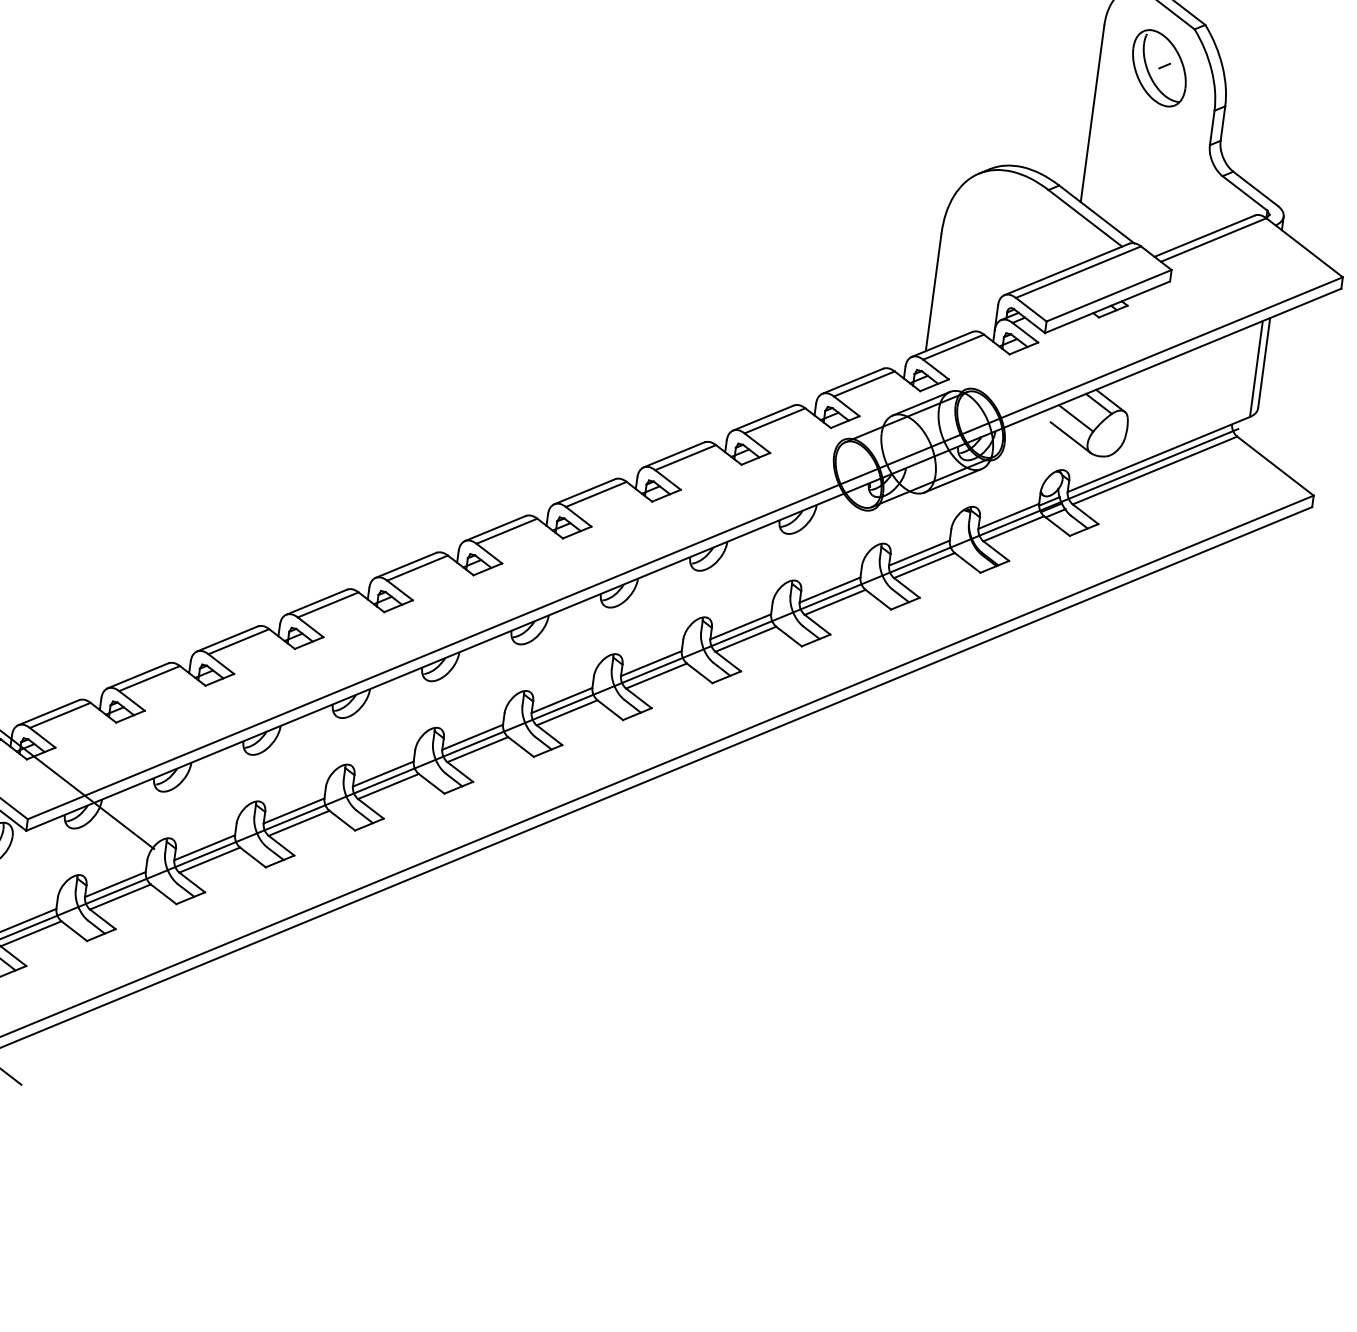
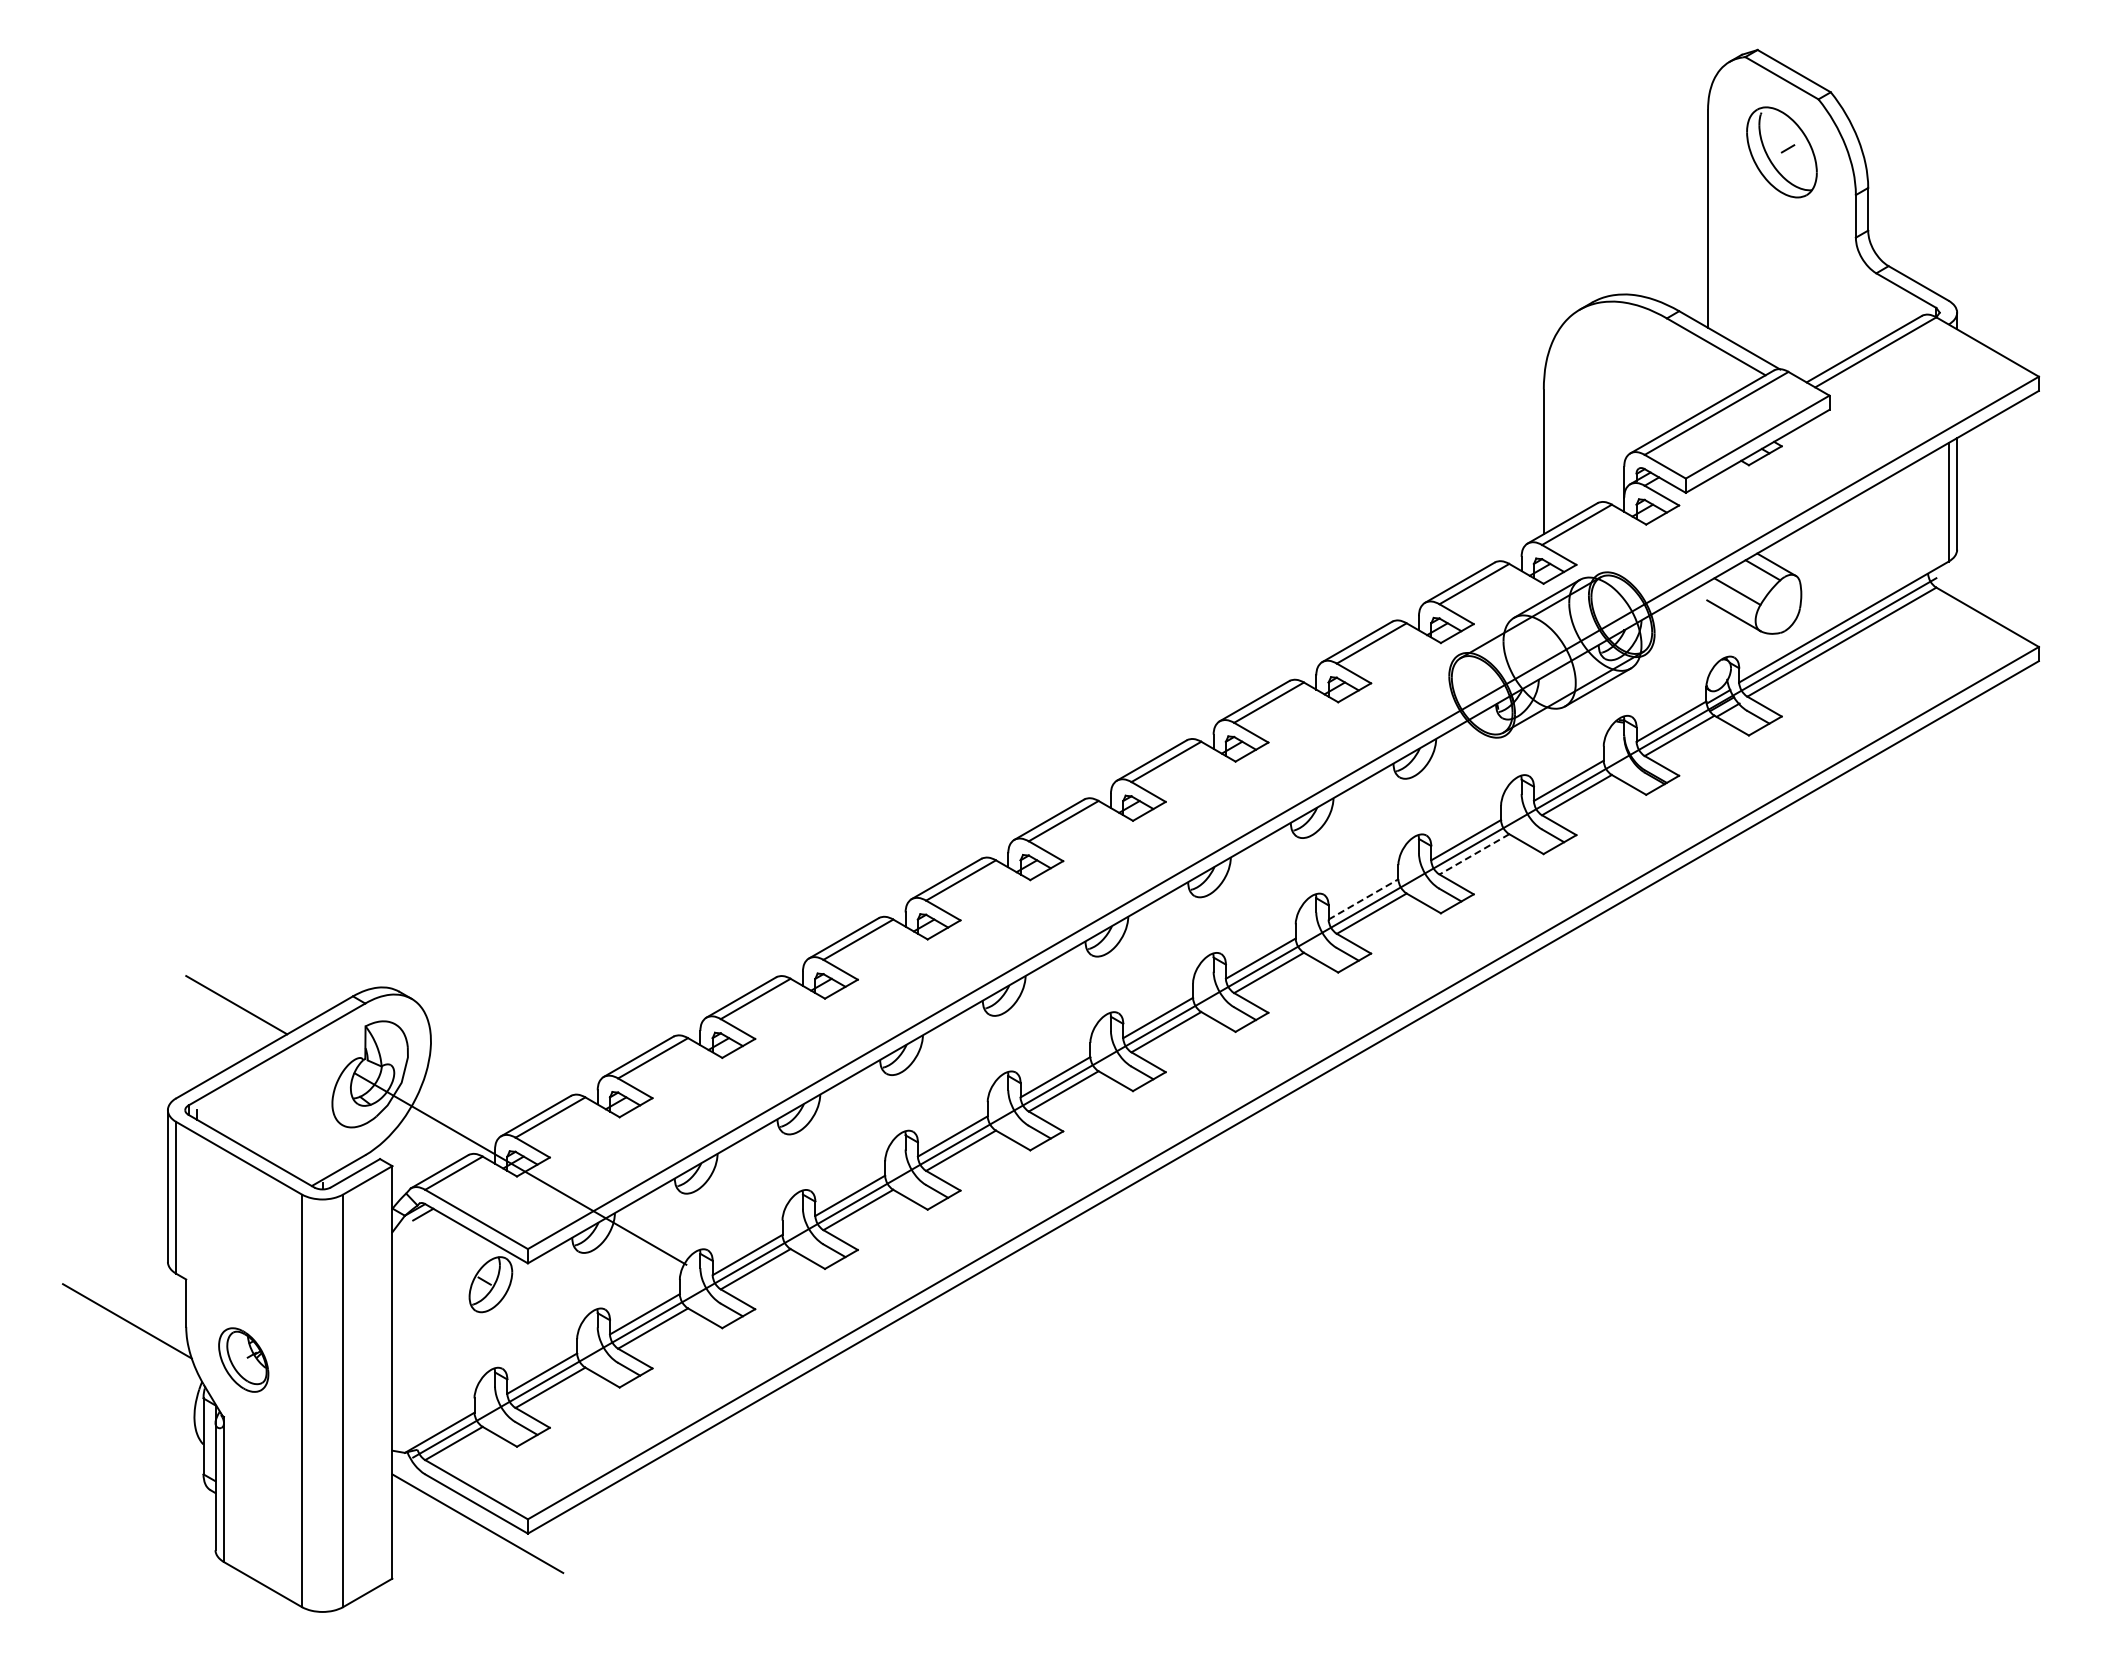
line: (834, 602) -> (1473, 854), solid -> dashed
line: (740, 626) -> (1363, 899), solid -> dashed

